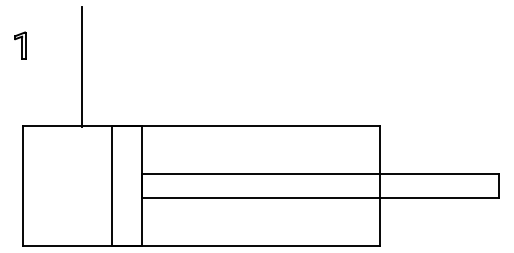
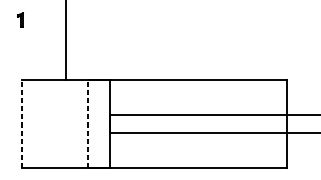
part: (20, 45) -> (20, 20), size x0.7
line: (22, 185) -> (22, 123), solid -> dashed
line: (111, 185) -> (88, 123), solid -> dashed

